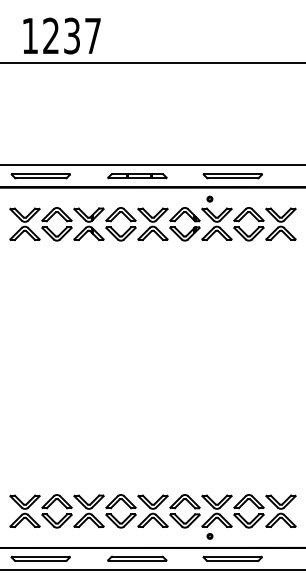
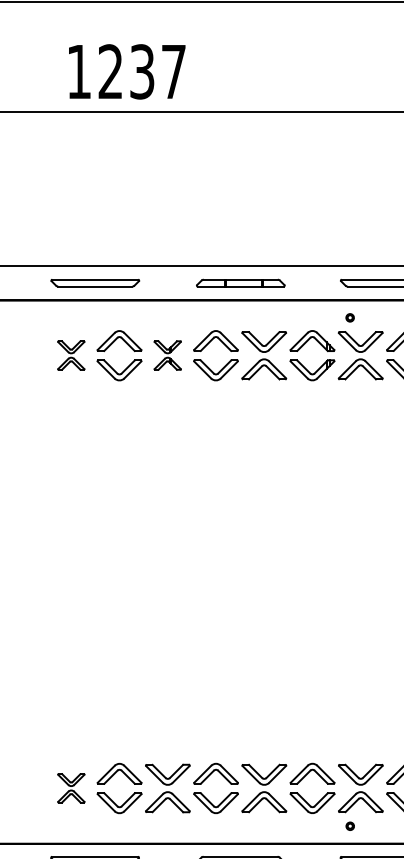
part: (24, 223) -> (70, 354), size x0.6
part: (88, 223) -> (167, 354), size x0.6
part: (24, 510) -> (70, 787), size x0.6

